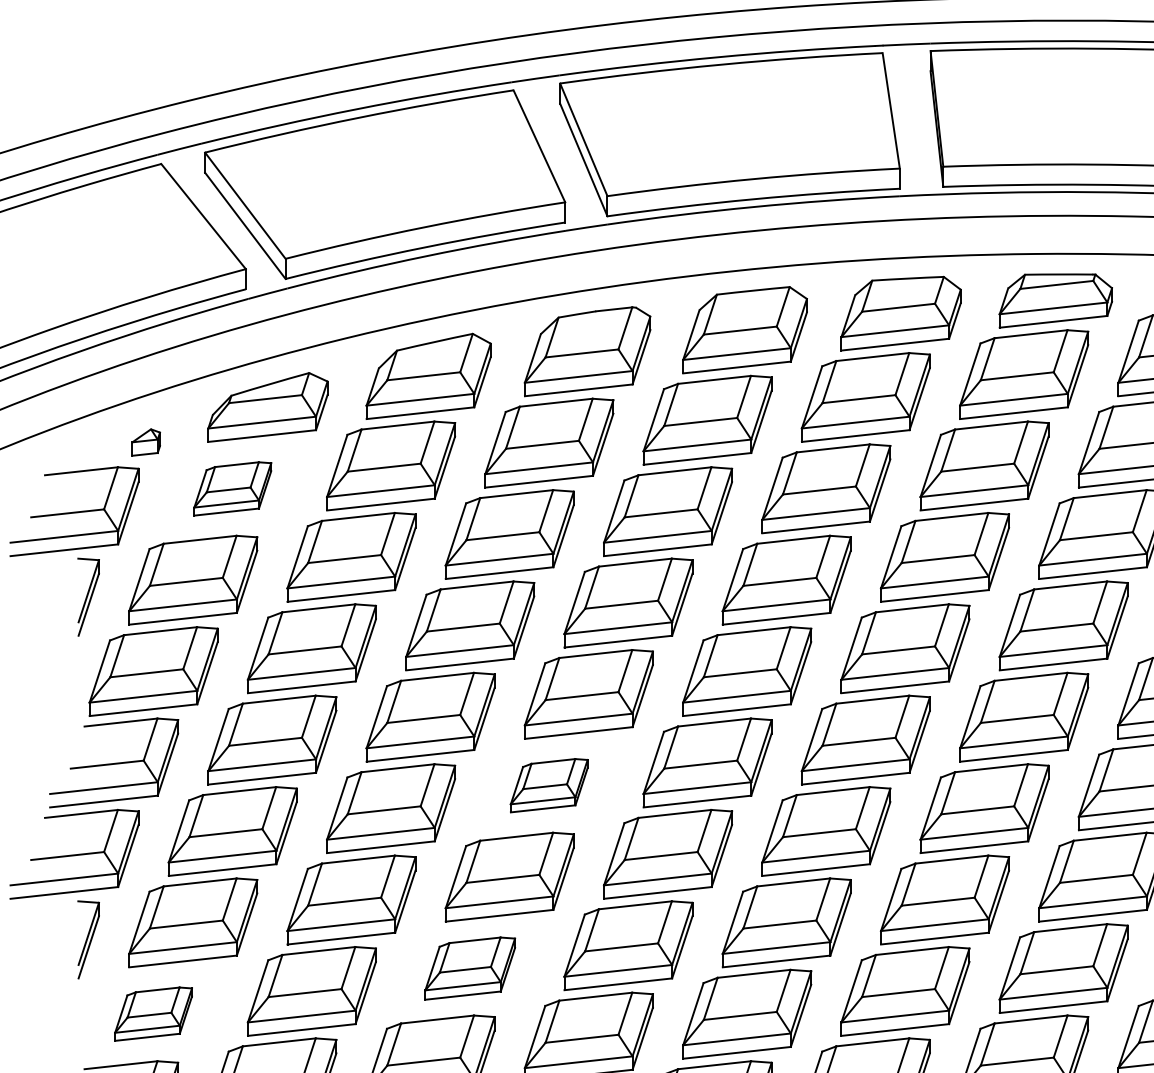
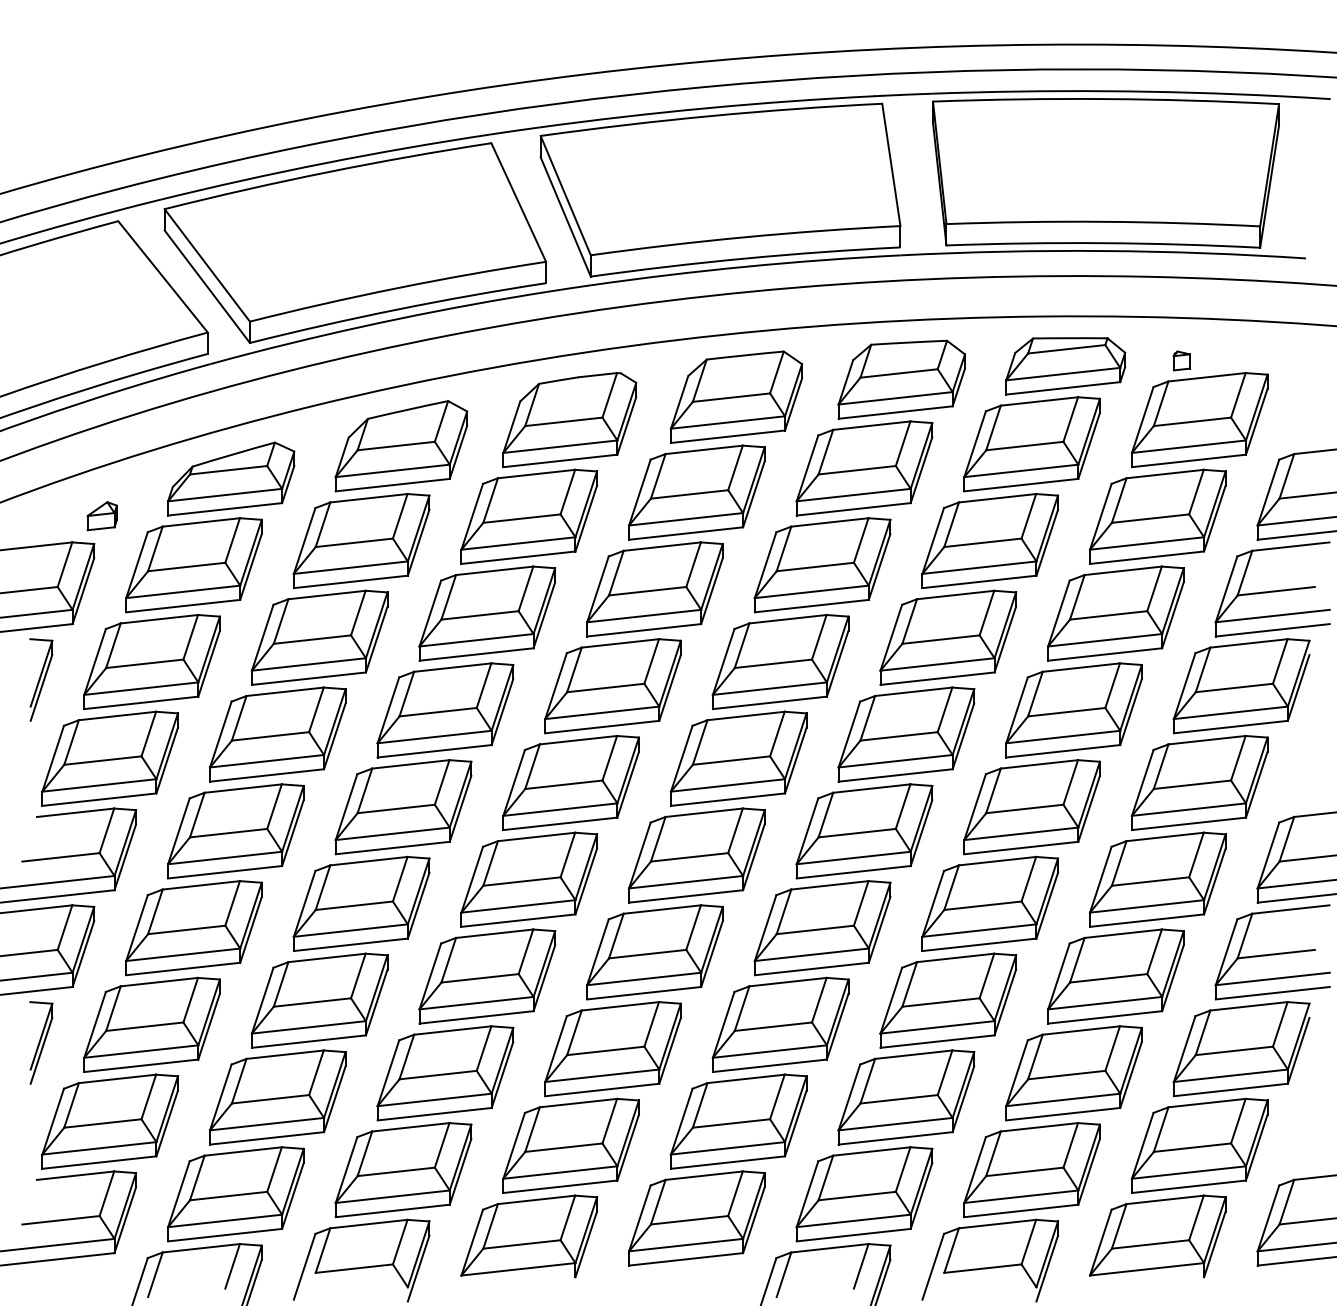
part: (232, 489) -> (193, 565), size x1.67
part: (548, 785) -> (528, 879), size x1.67
part: (470, 968) -> (445, 1073), size x1.43
part: (153, 1014) -> (109, 1121), size x1.67

